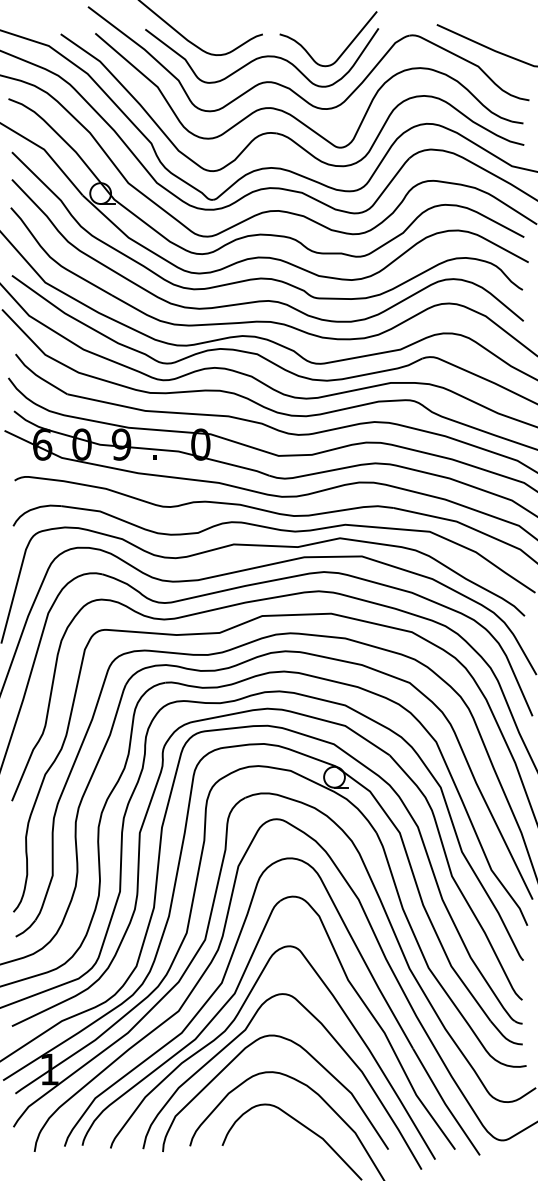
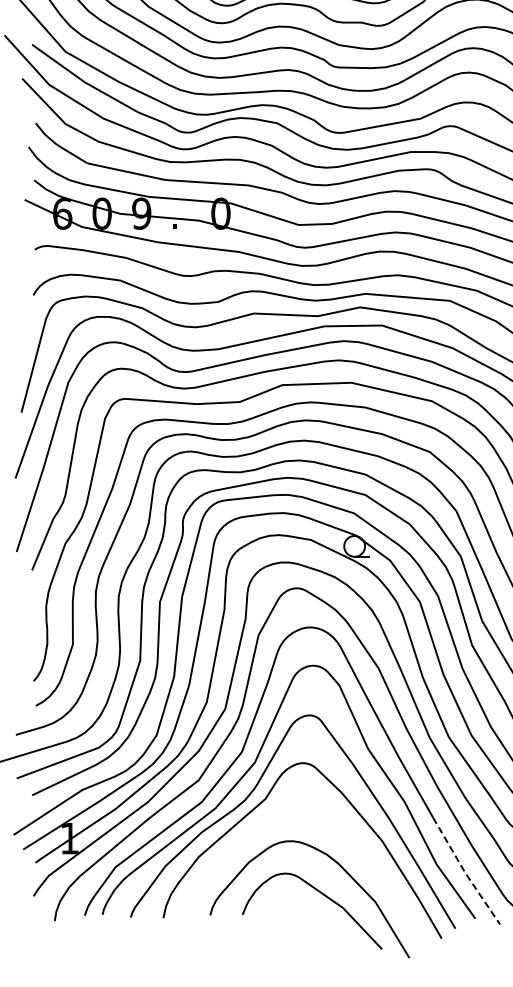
curve: (310, 1056) -> (330, 825), removed
line: (444, 1103) -> (464, 872), solid -> dashed

